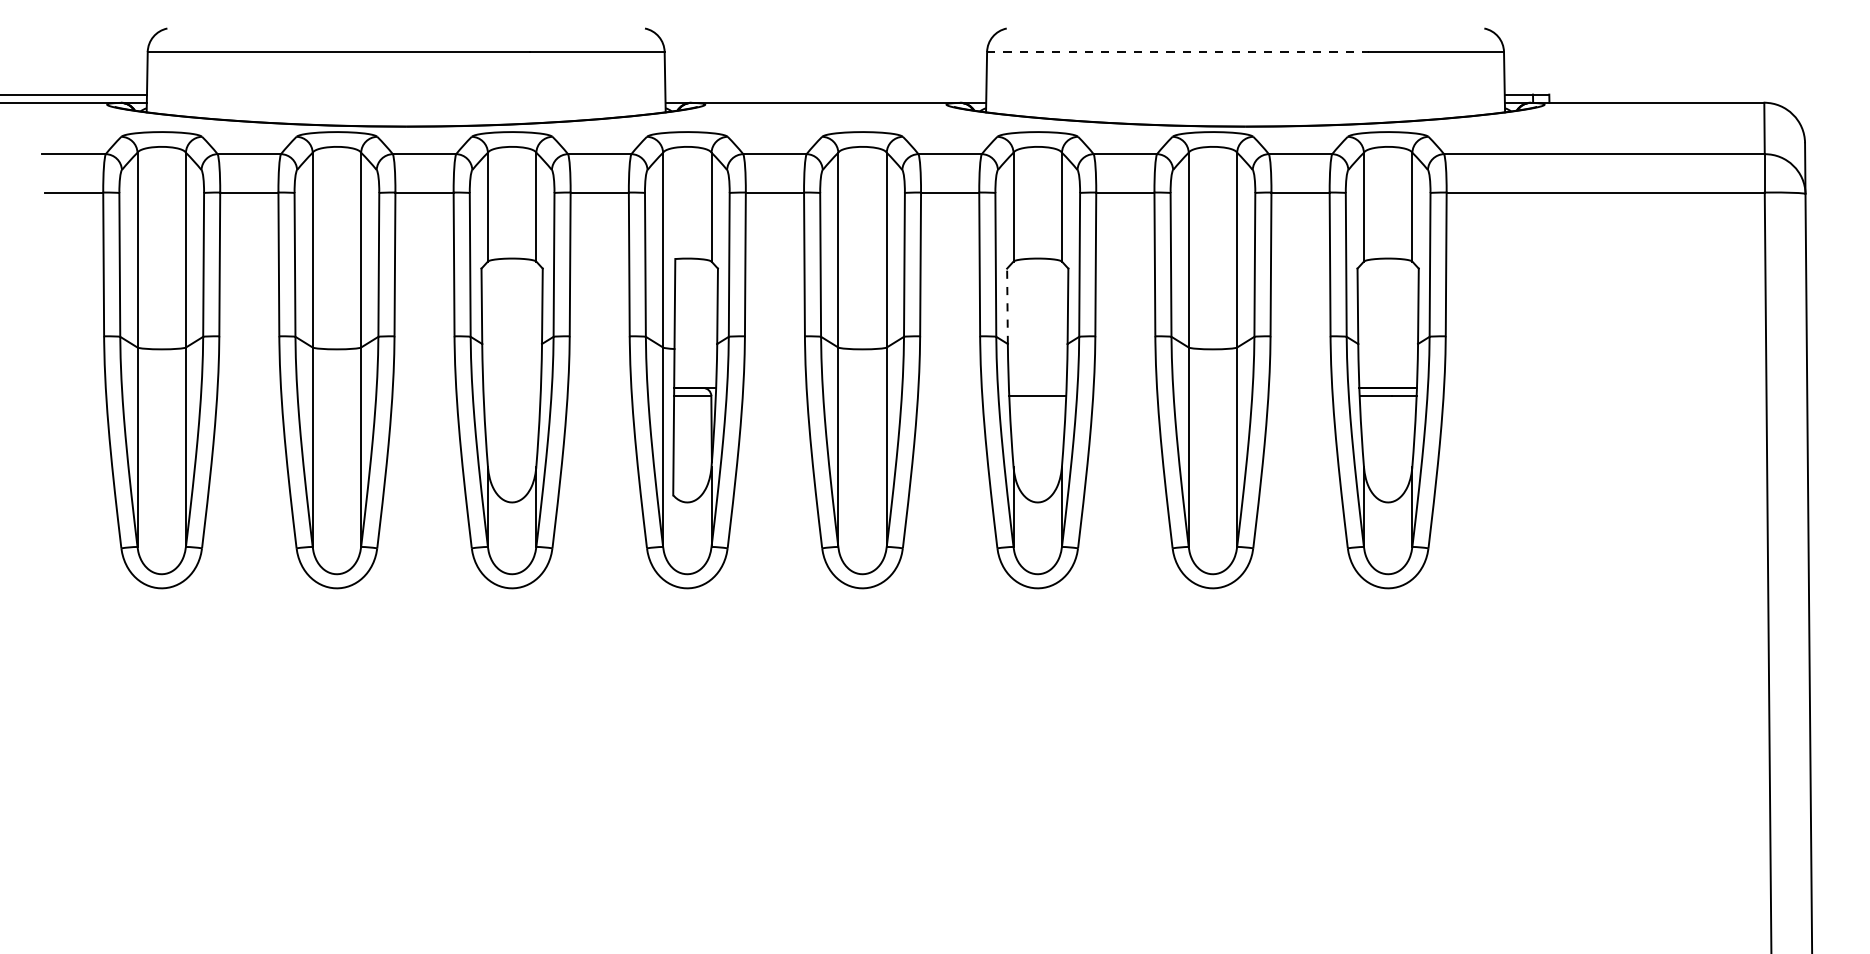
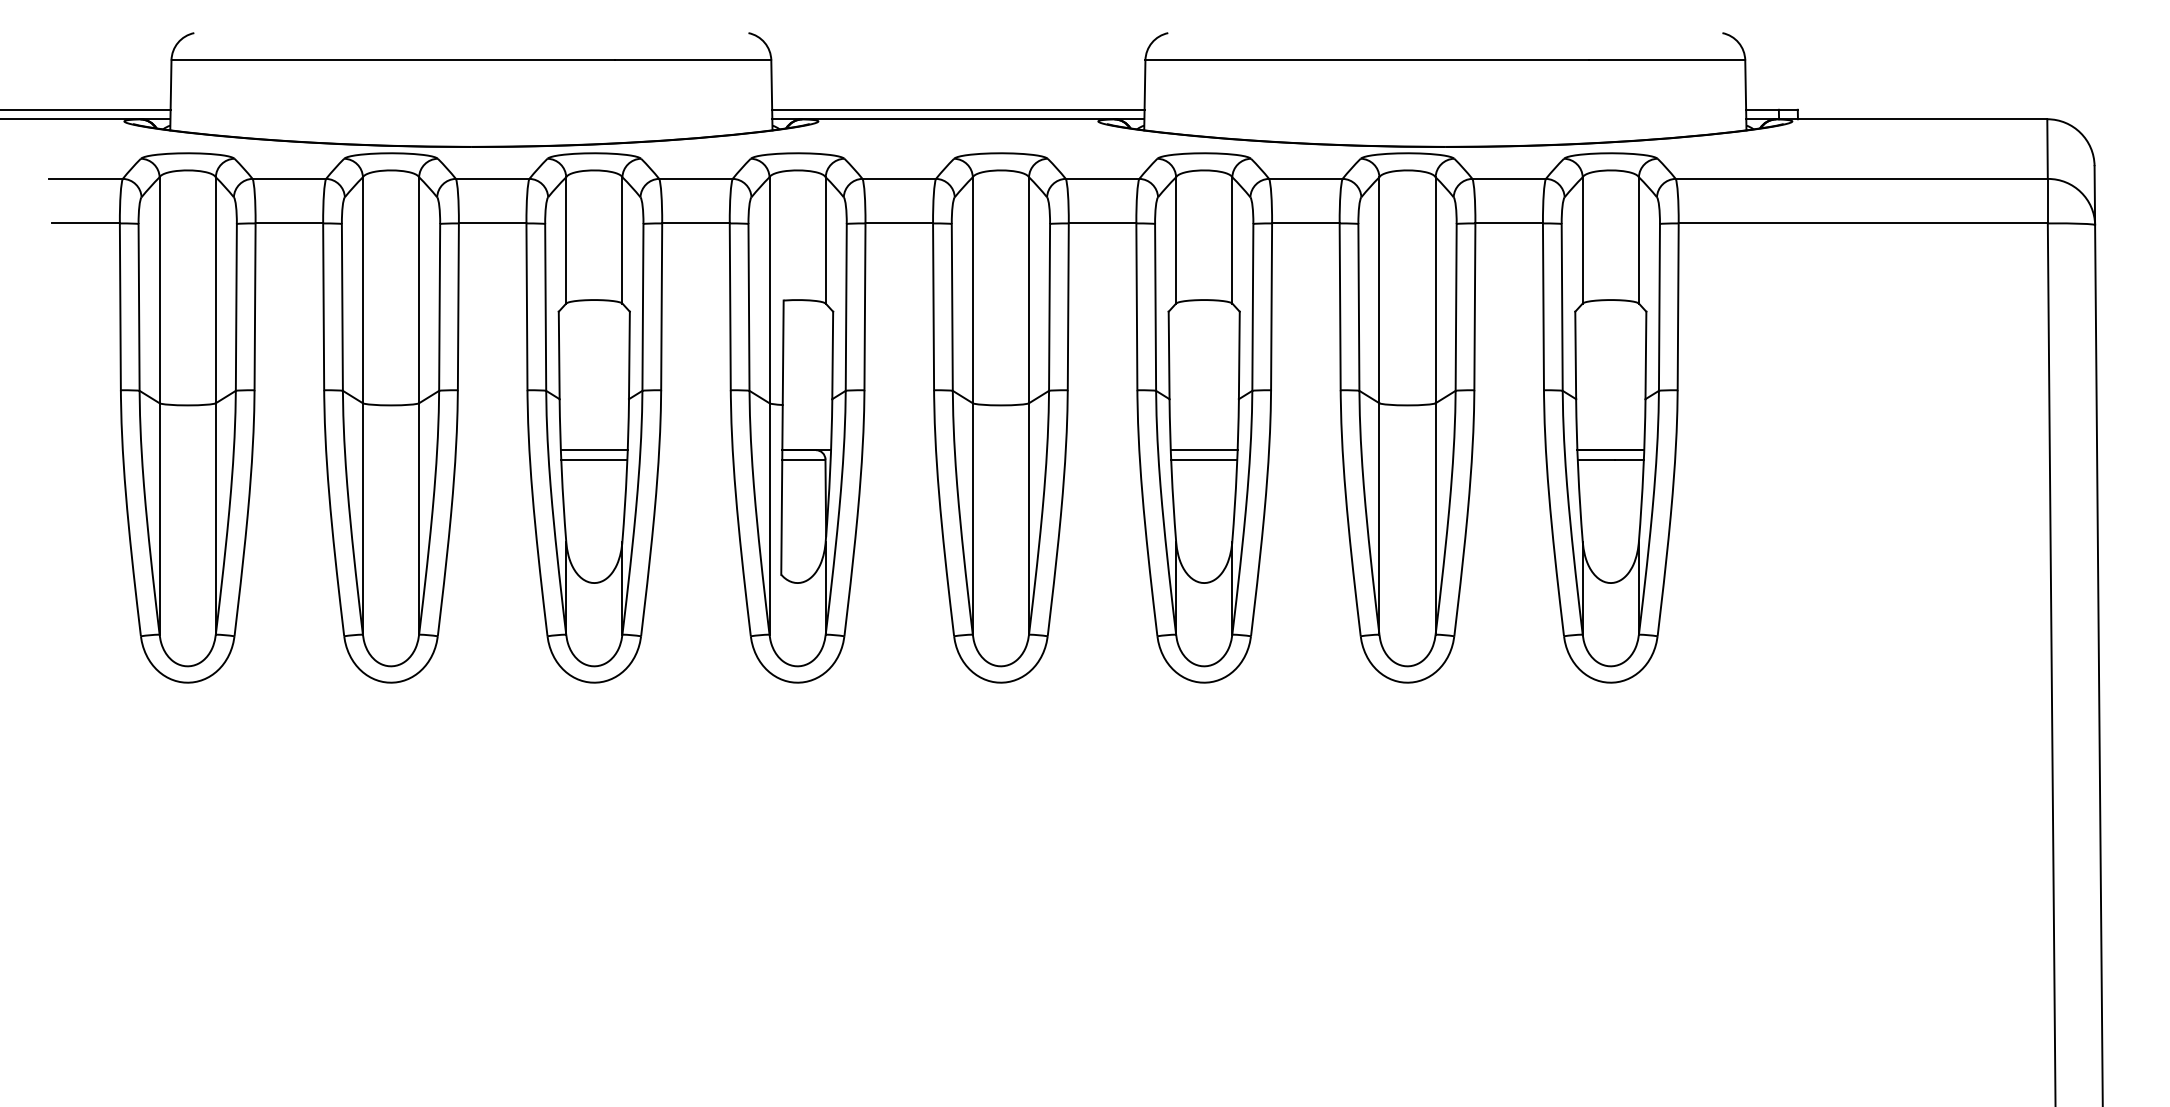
line: (1178, 52) -> (1367, 60), dashed -> solid
line: (825, 94) -> (958, 109), added
line: (1007, 306) -> (1169, 355), dashed -> solid
line: (511, 388) -> (593, 450), added
line: (1037, 388) -> (1203, 450), added
line: (512, 395) -> (594, 459), added

